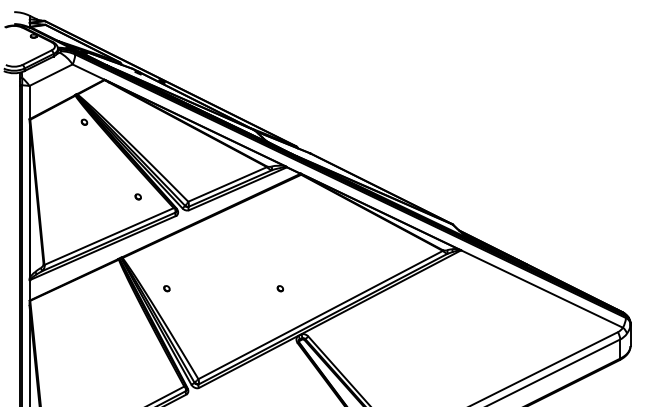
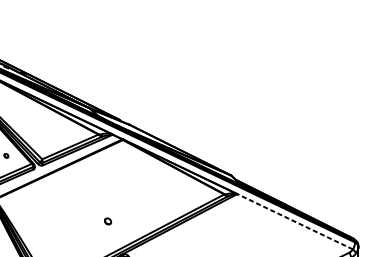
part: (166, 288) -> (26, 221), removed
part: (280, 288) -> (108, 221), size x1.6
line: (542, 289) -> (295, 222), solid -> dashed

